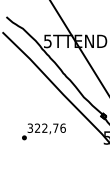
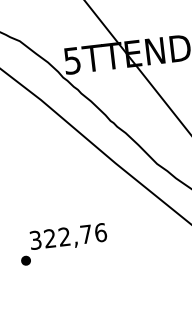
text: (43, 131) -> (62, 243), moved

